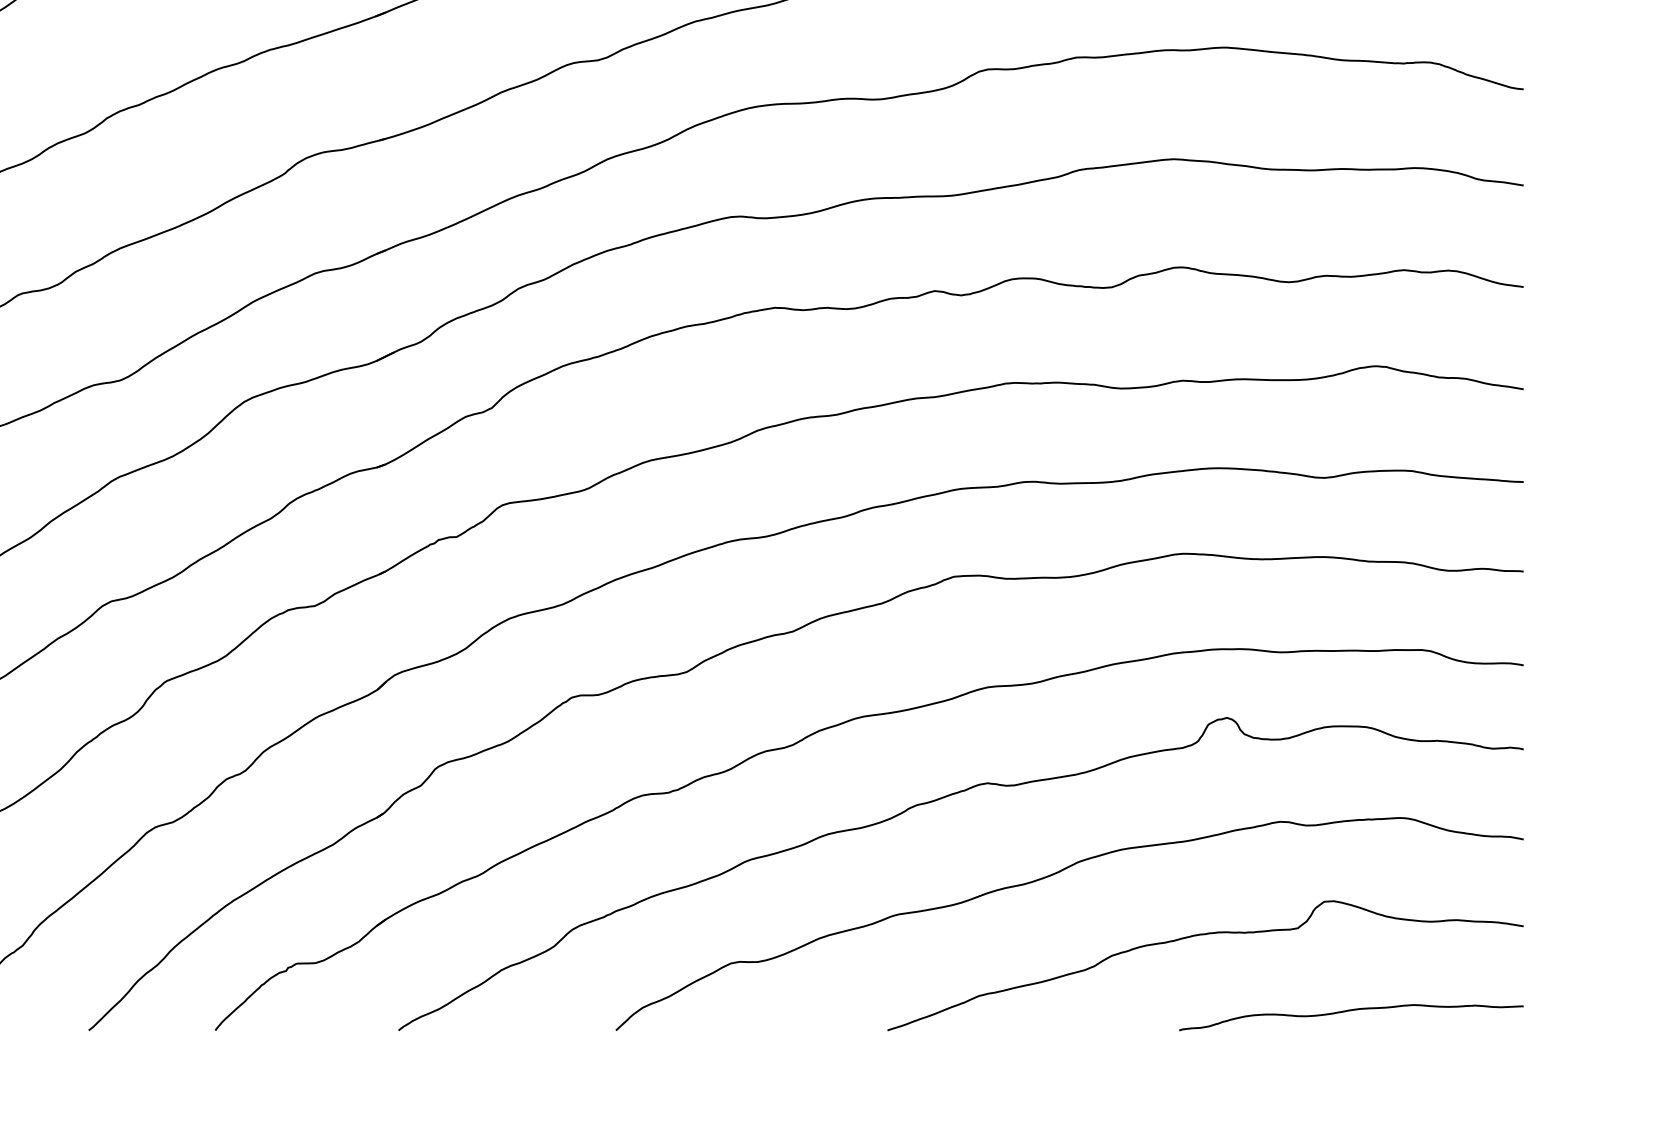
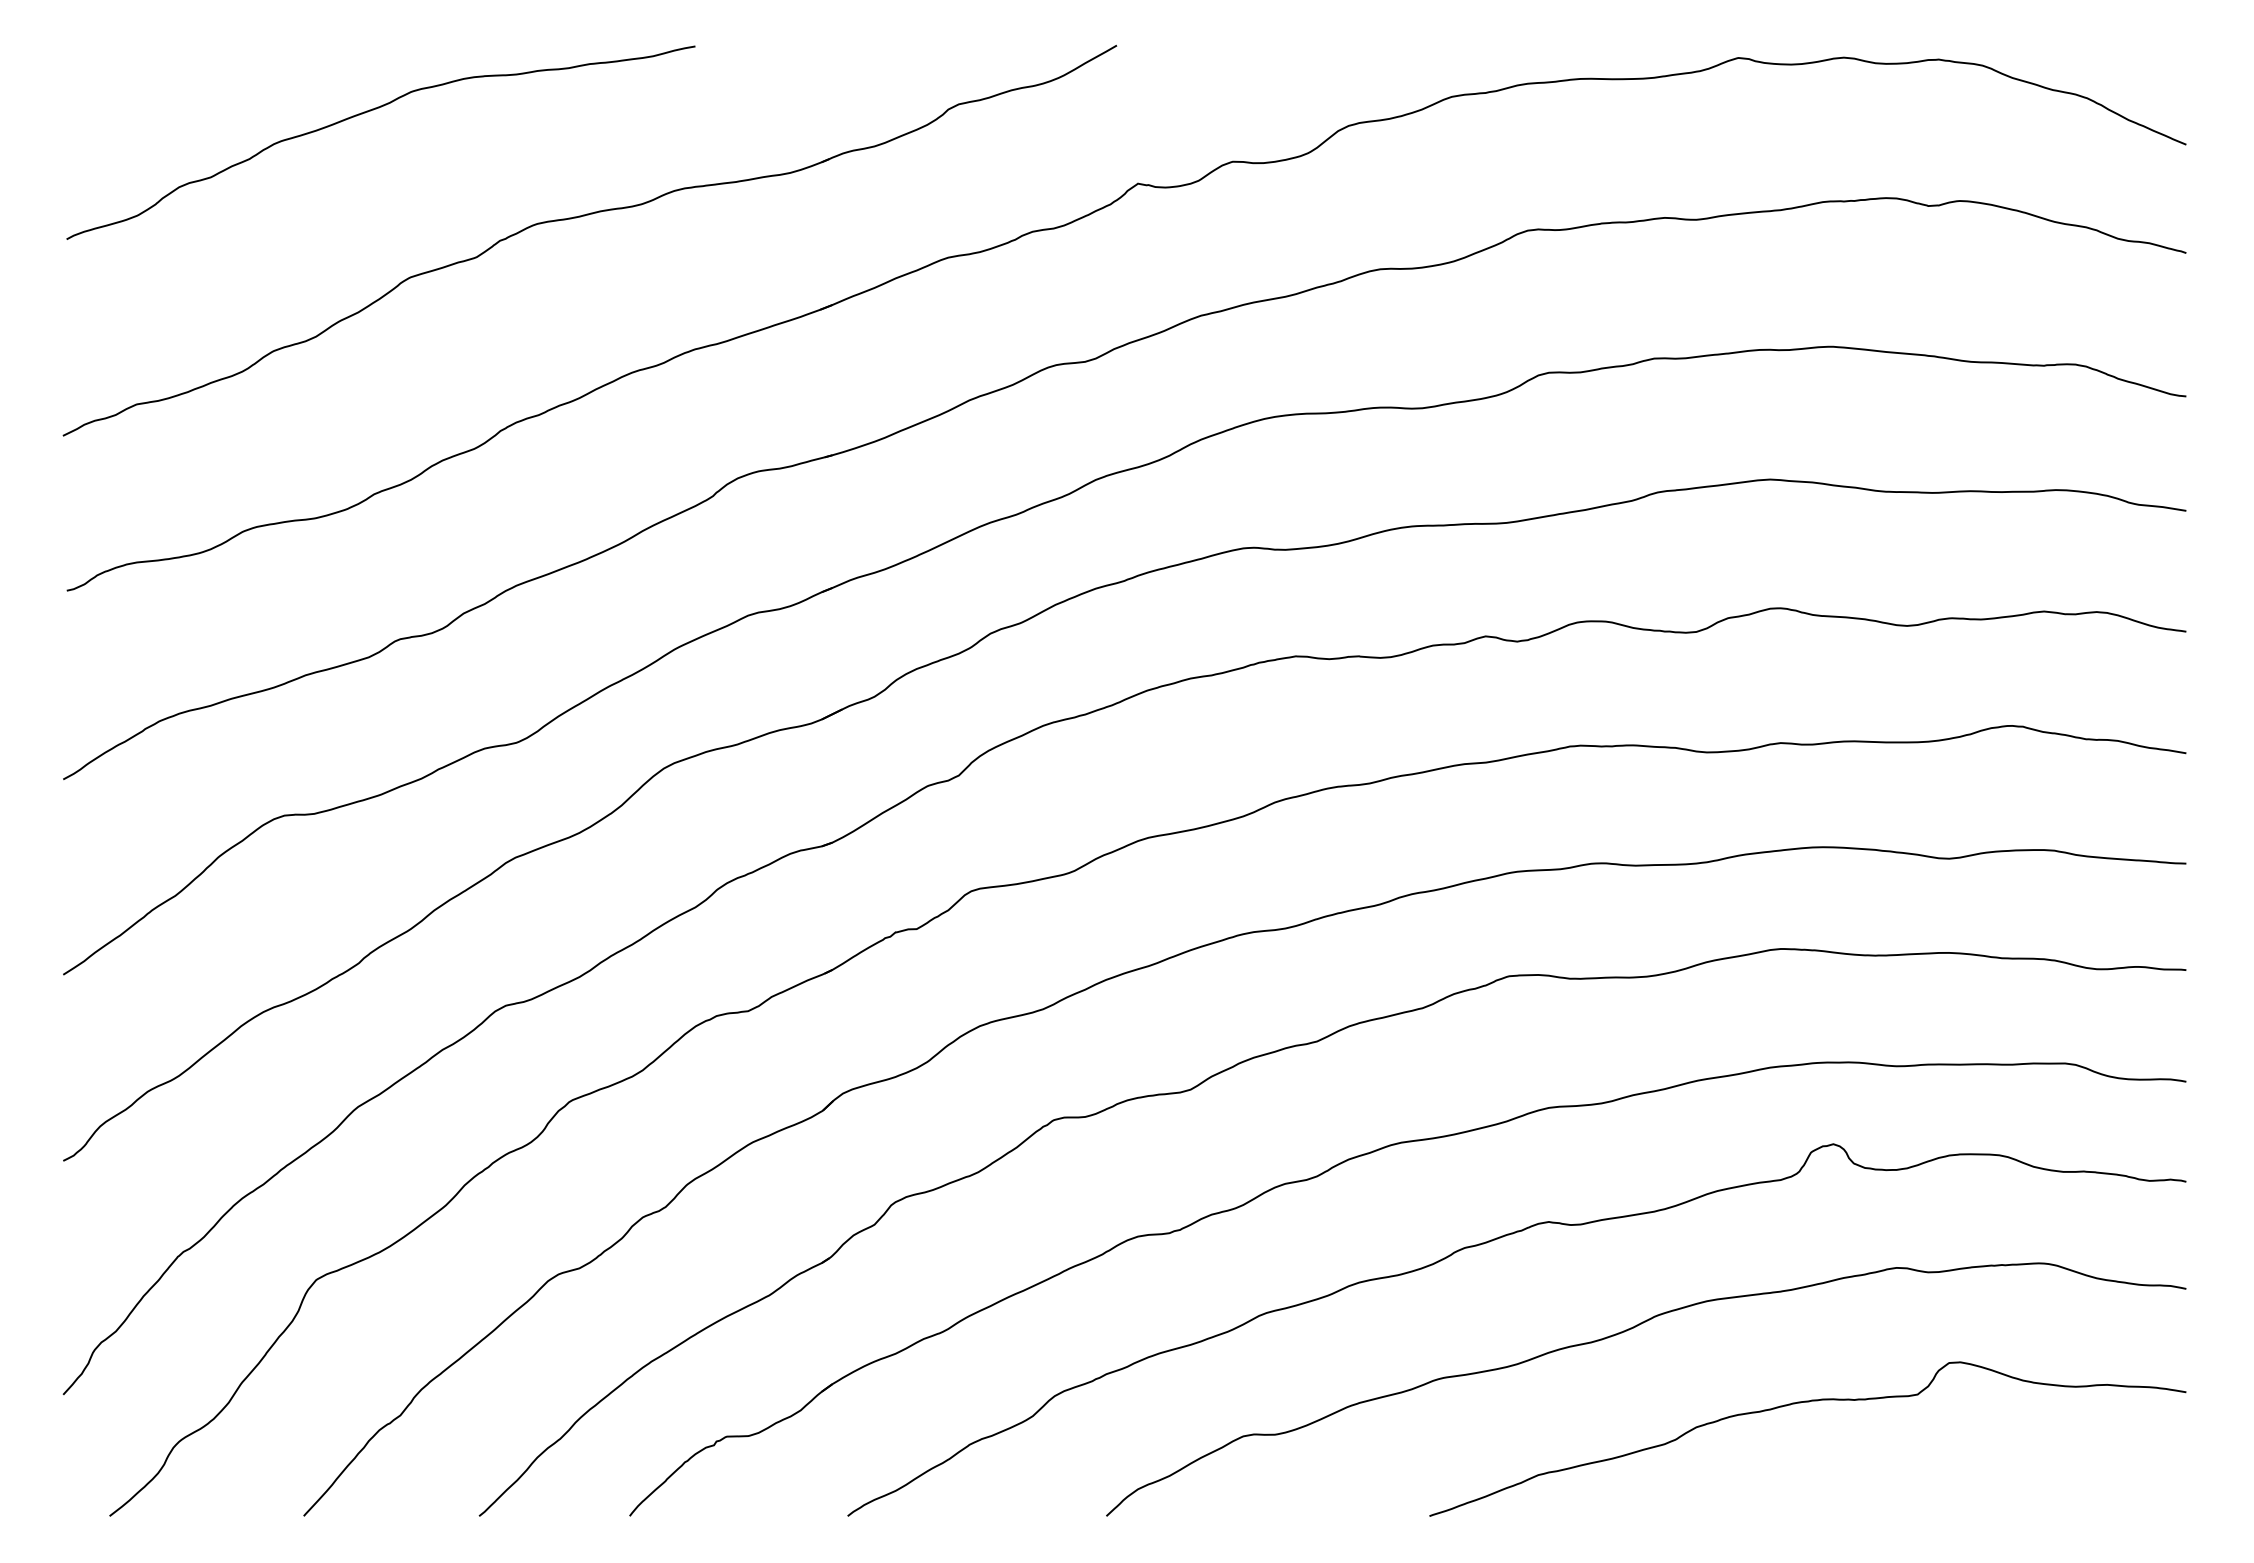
curve: (1349, 1011) -> (1979, 1493), removed

